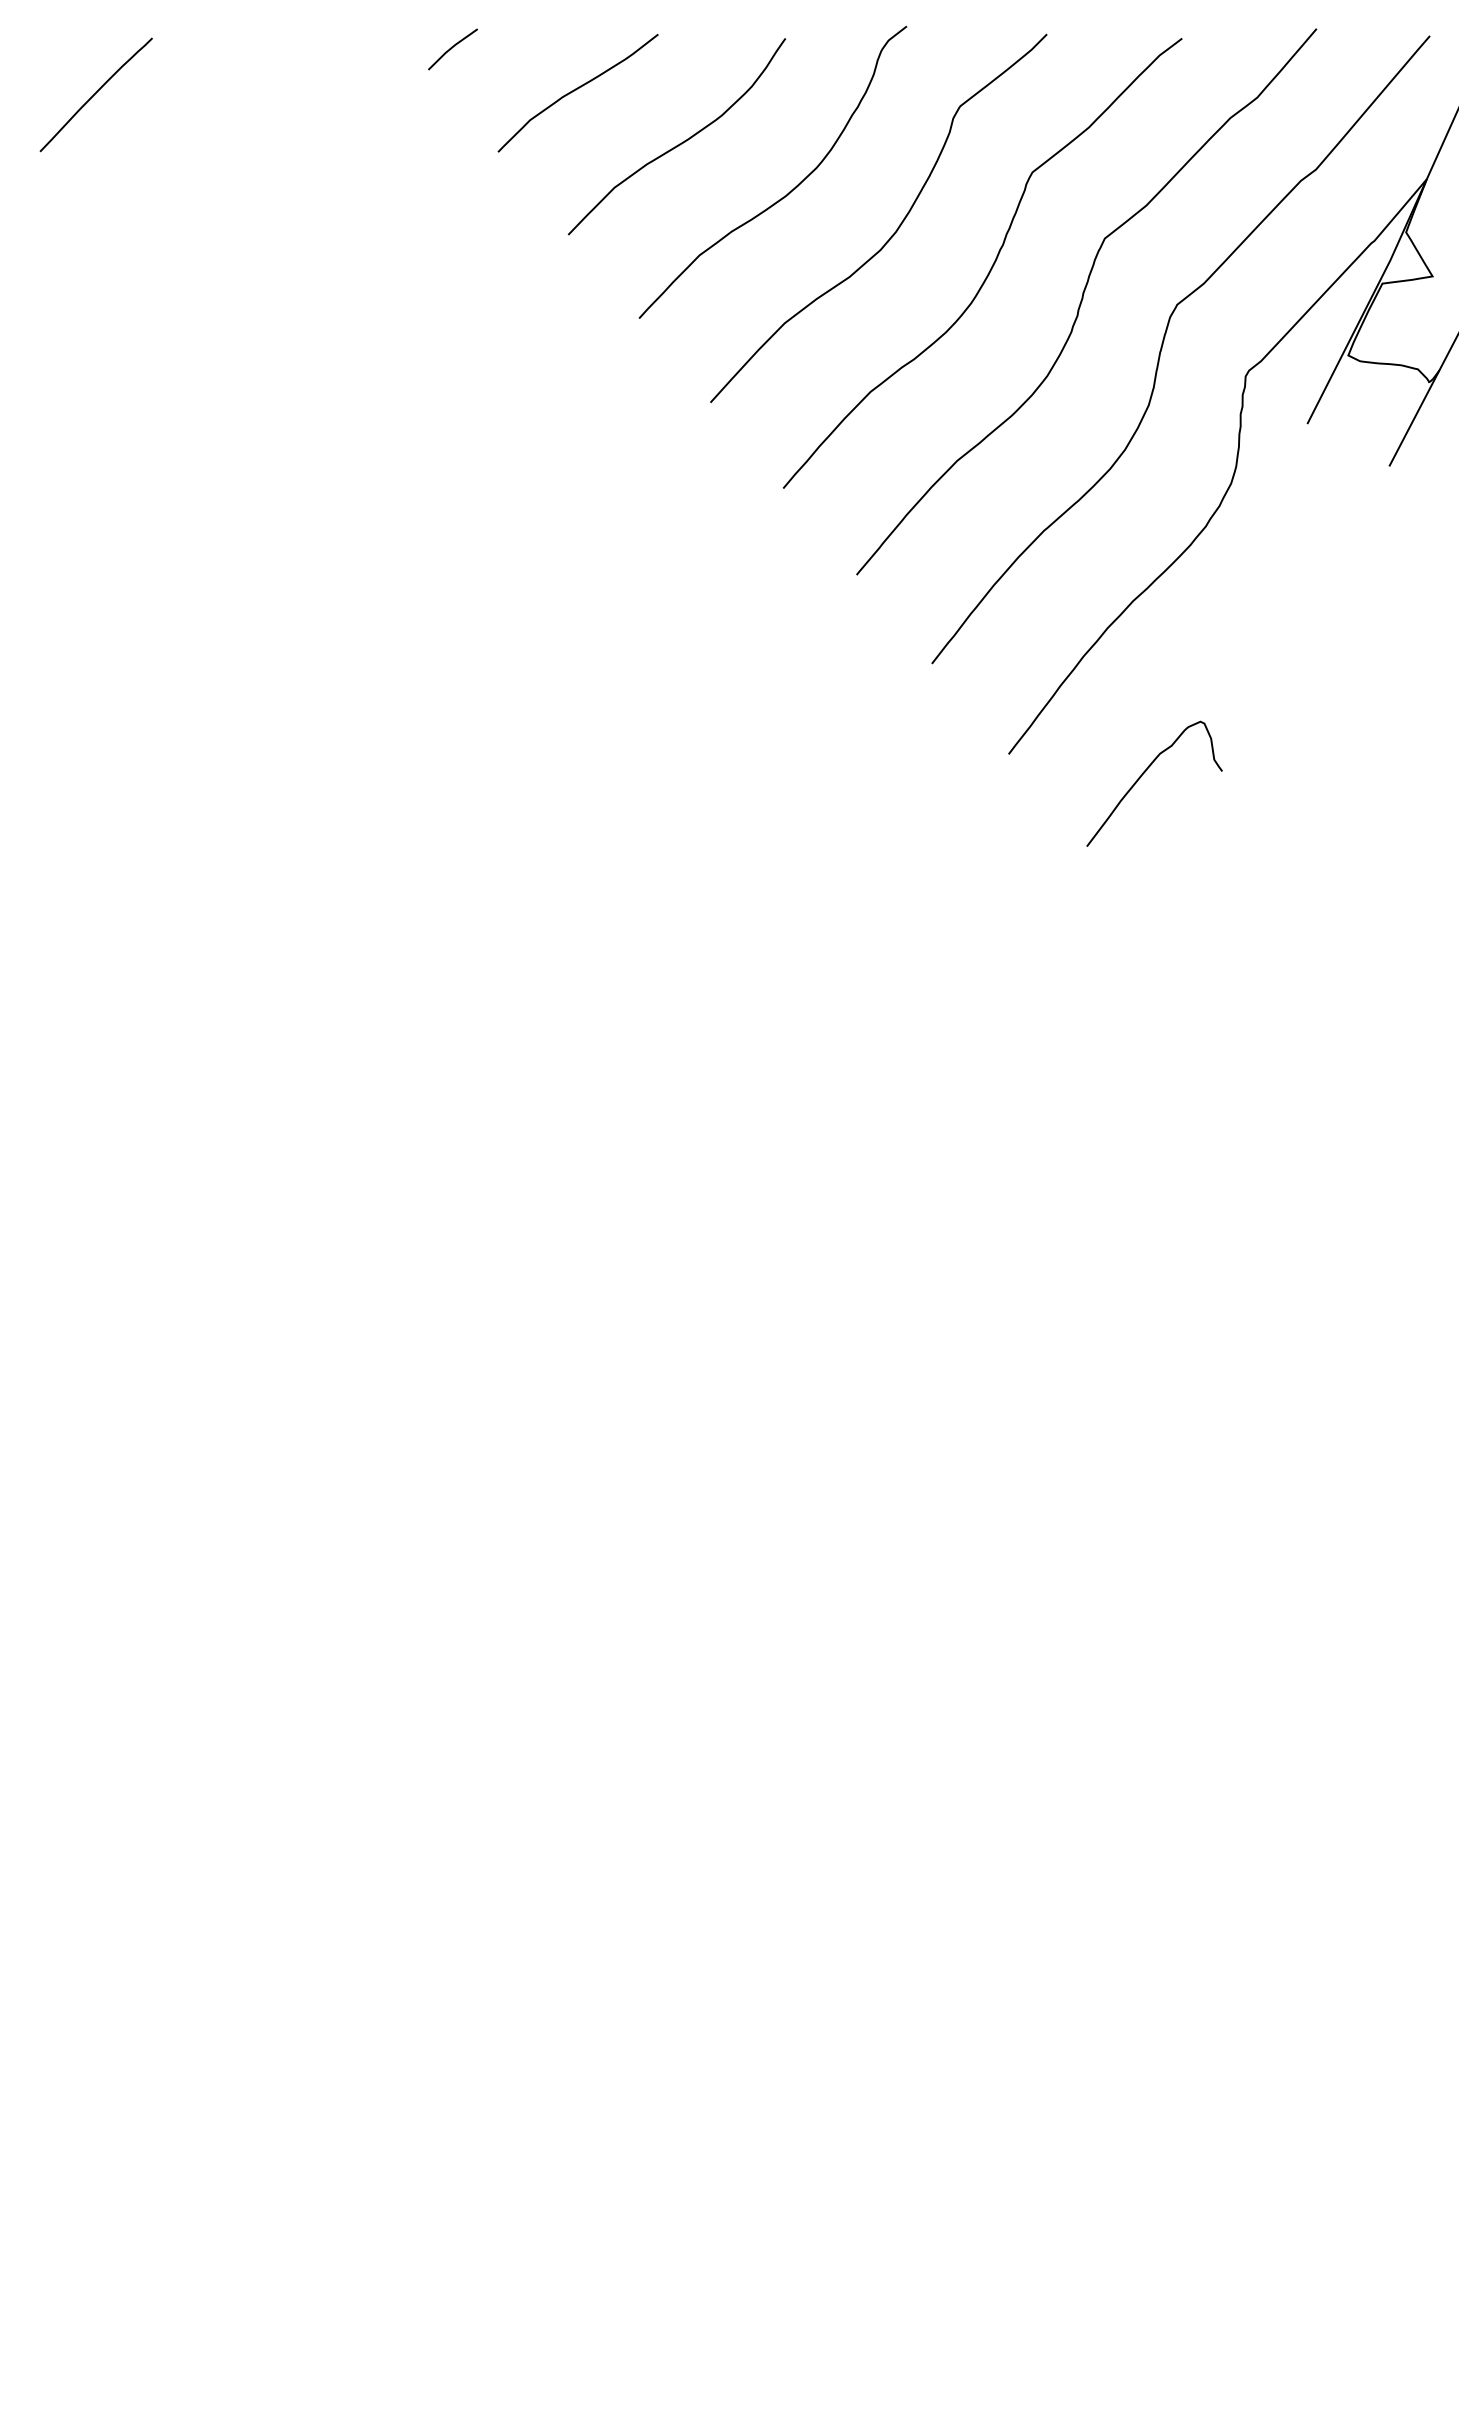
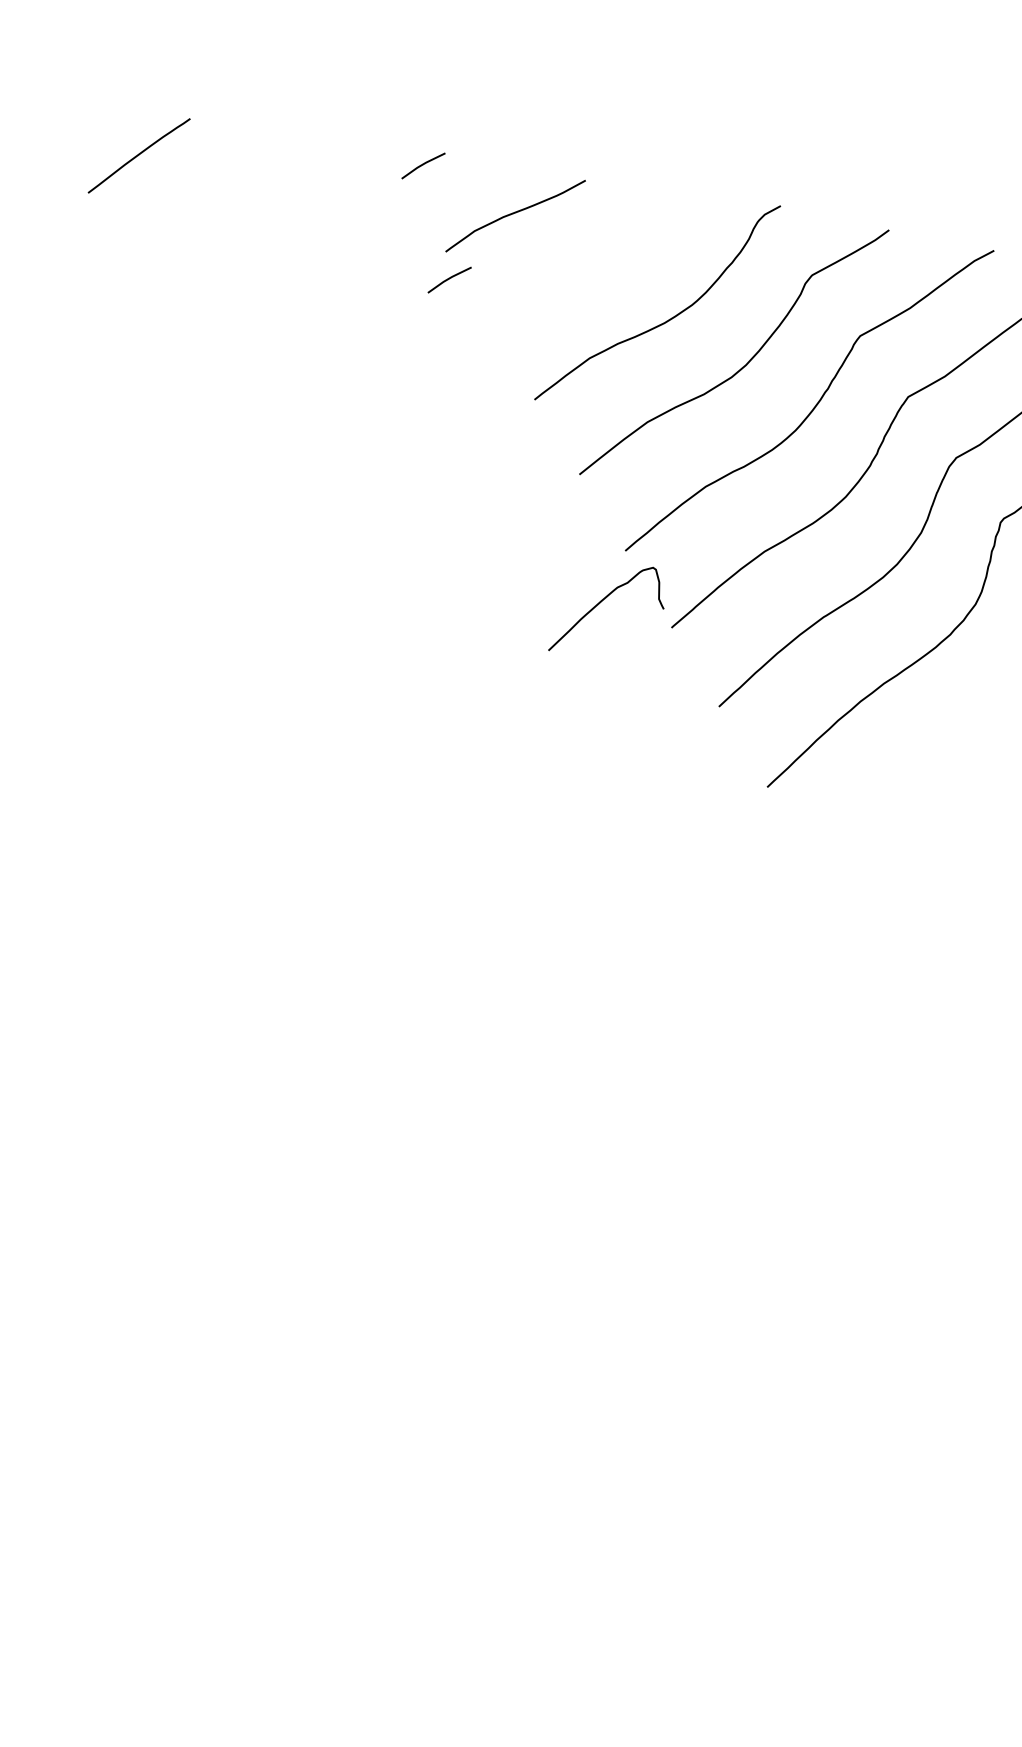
curve: (679, 143) -> (588, 268), removed
line: (508, 185) -> (449, 279), added
curve: (1144, 773) -> (602, 601), moved

